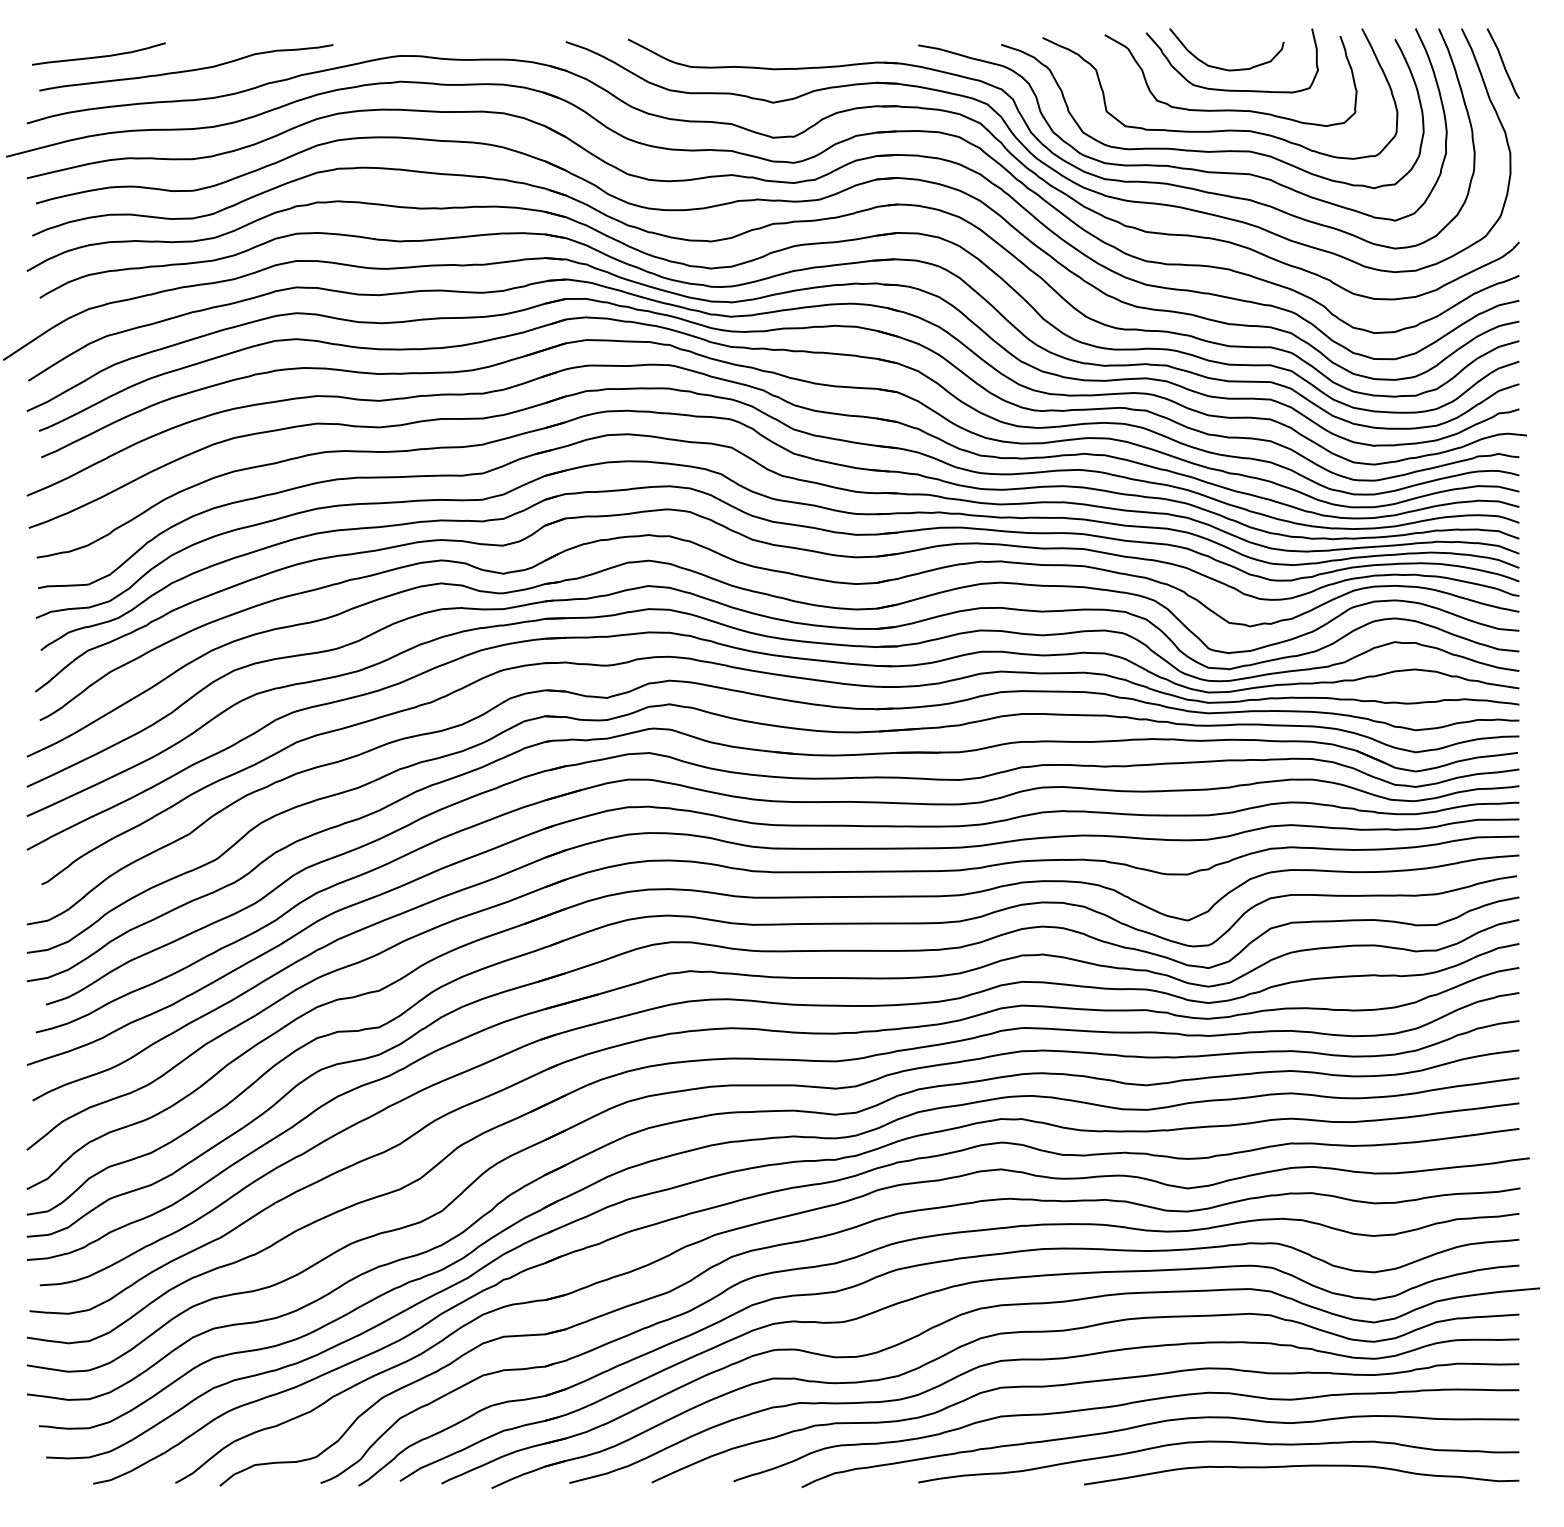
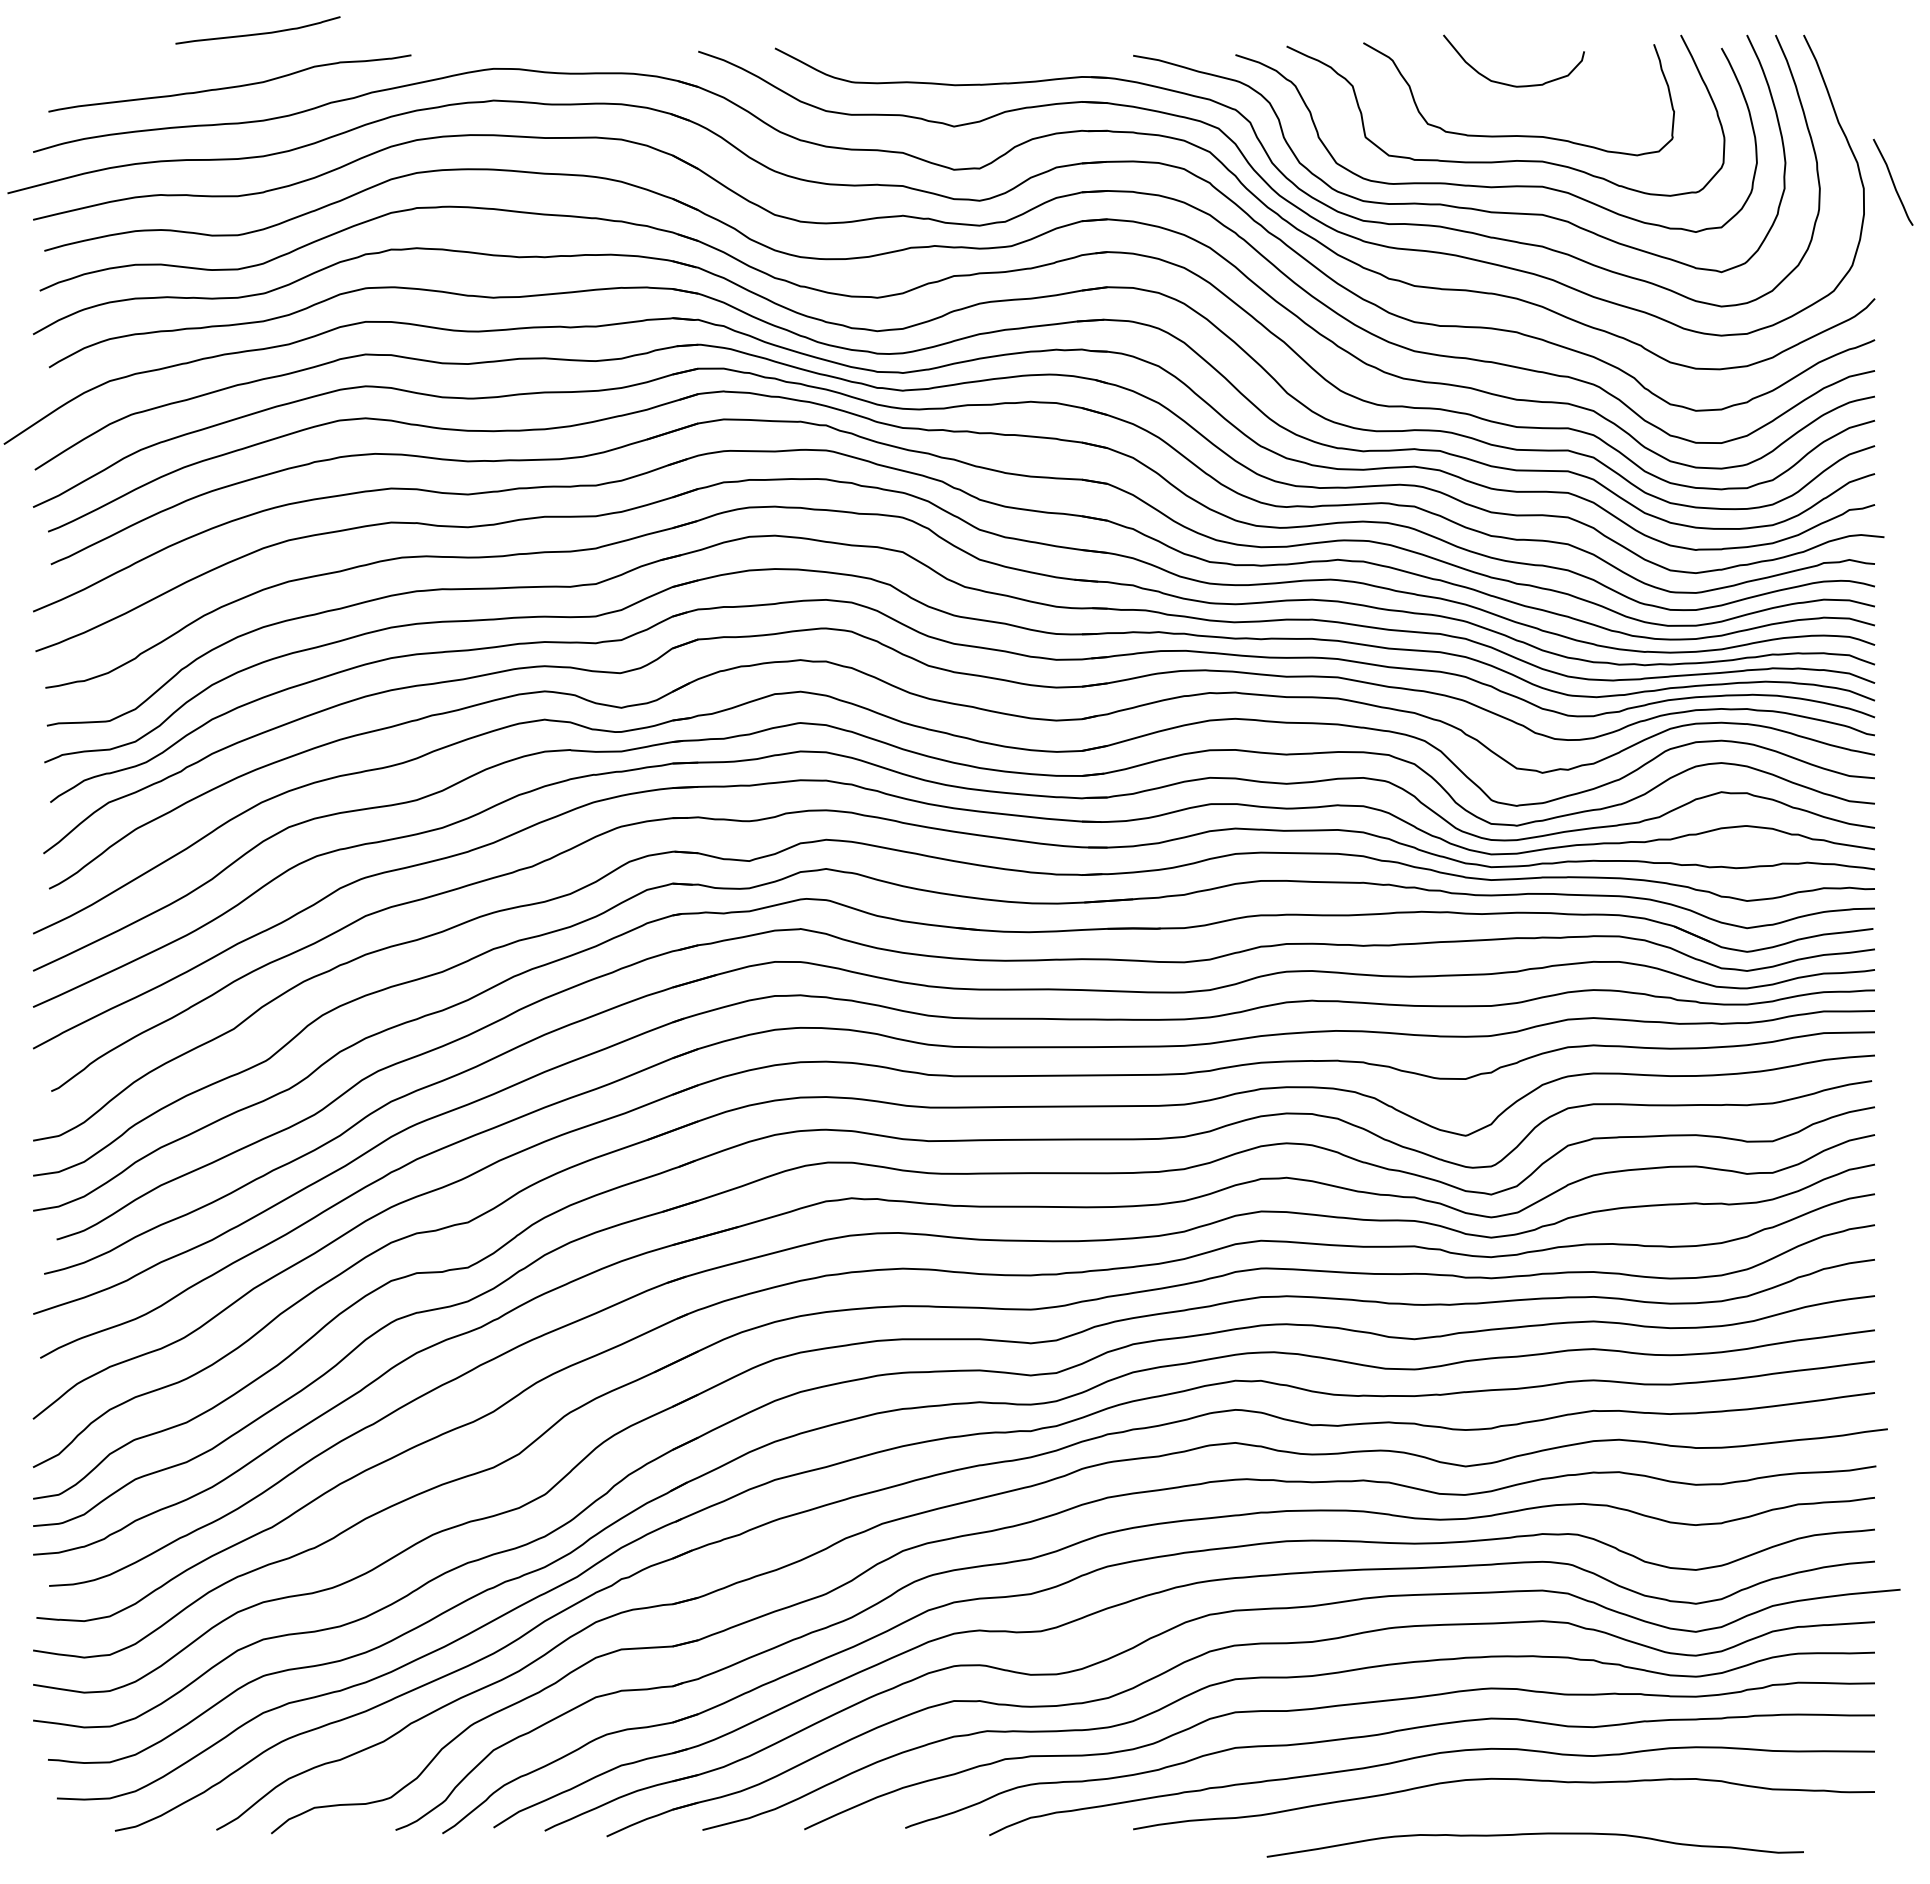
curve: (98, 56) -> (257, 33), moved
curve: (1502, 62) -> (1892, 181), moved
curve: (1232, 89) -> (1520, 110), removed
curve: (1300, 1466) -> (1534, 1834), moved

